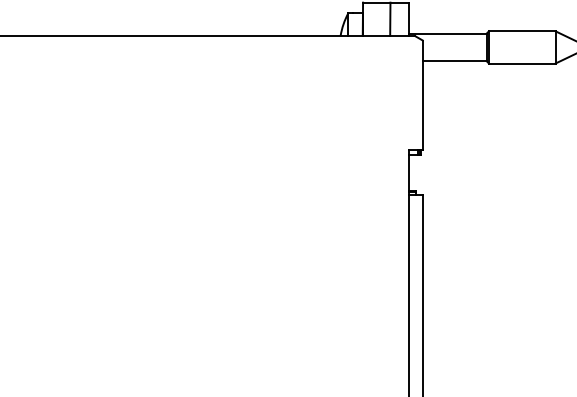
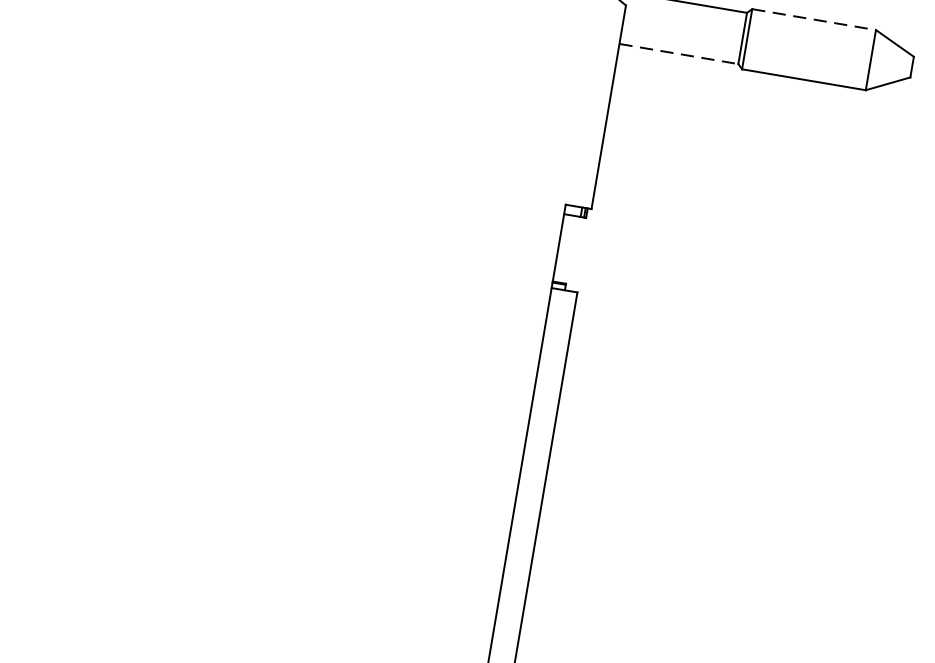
line: (522, 31) -> (814, 20), solid -> dashed
line: (454, 61) -> (678, 54), solid -> dashed

